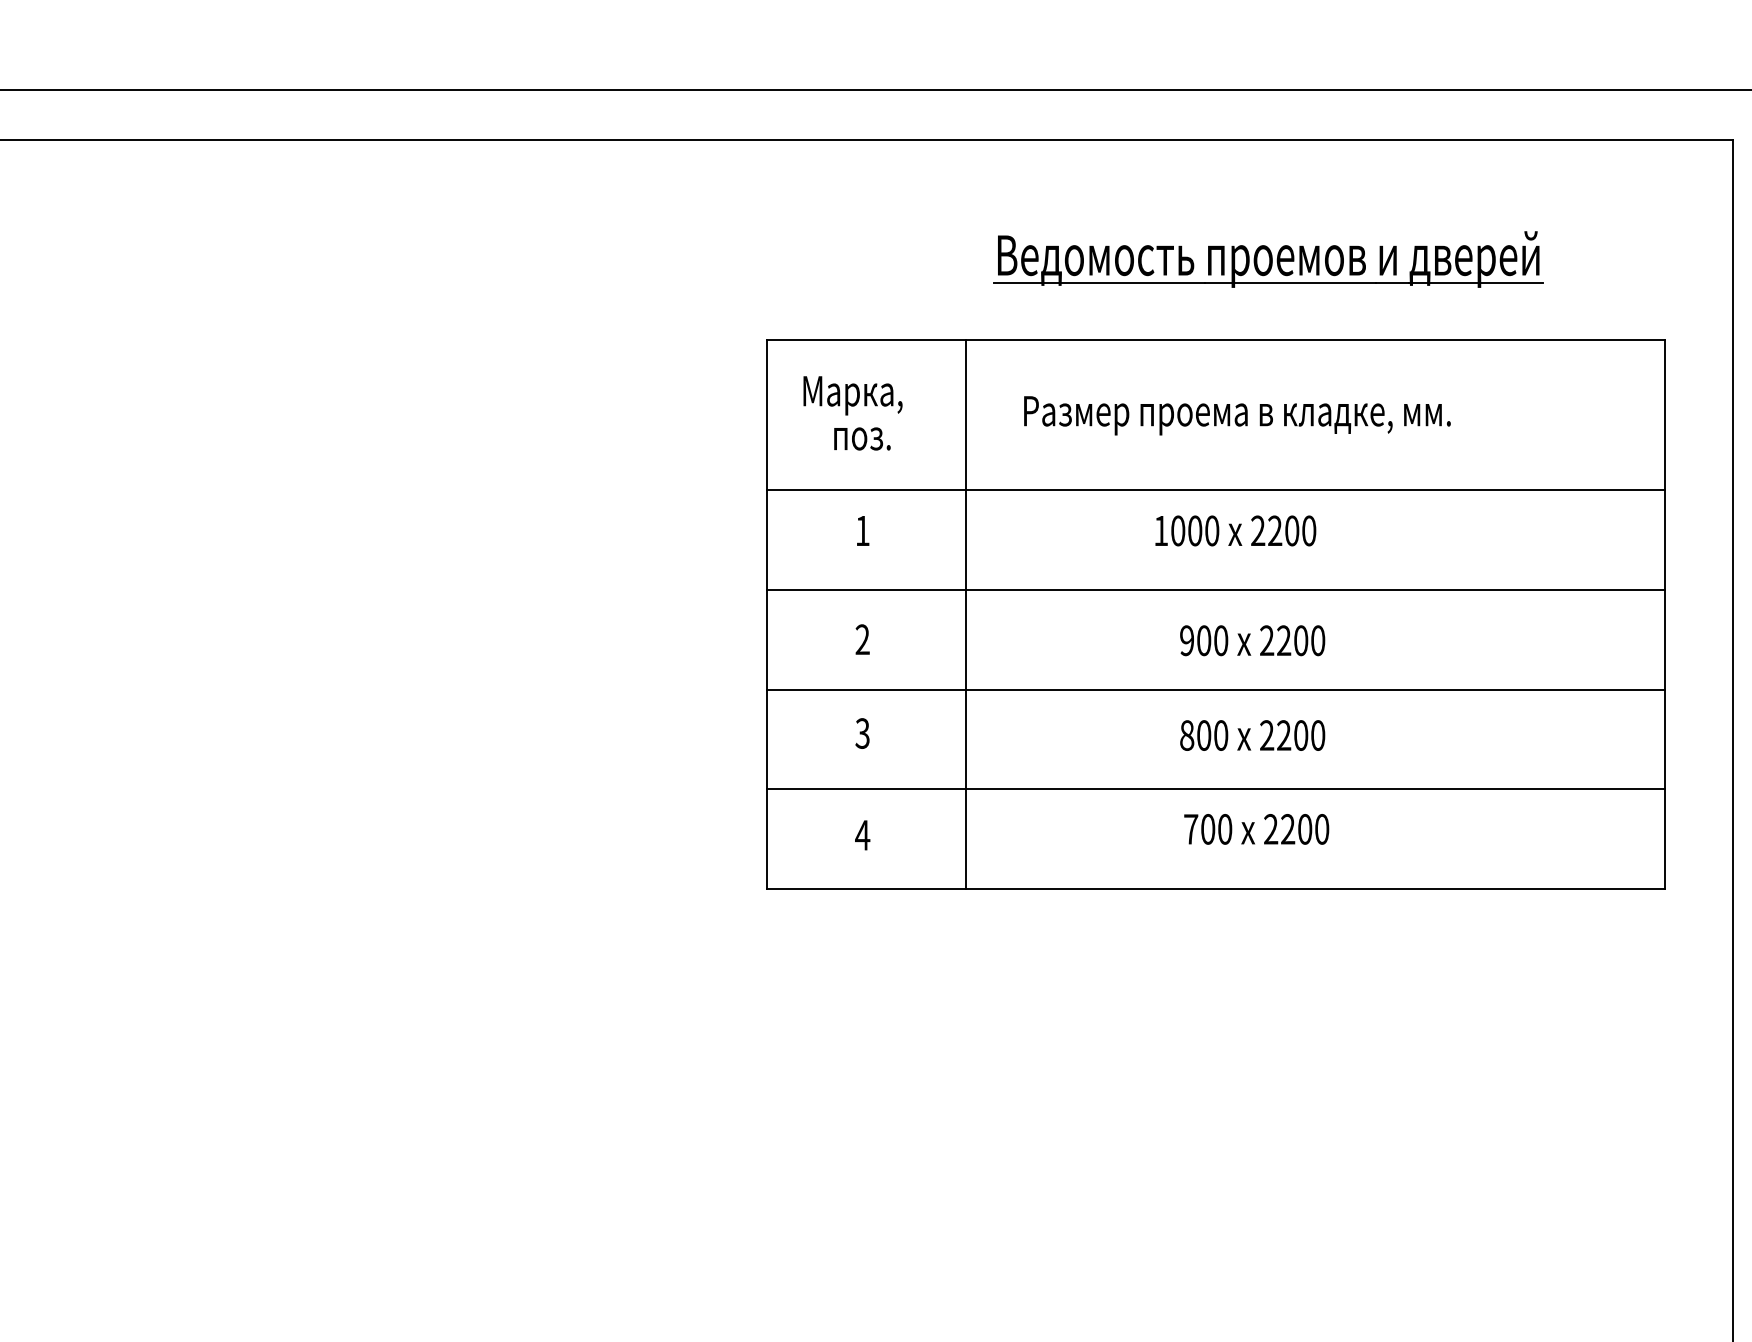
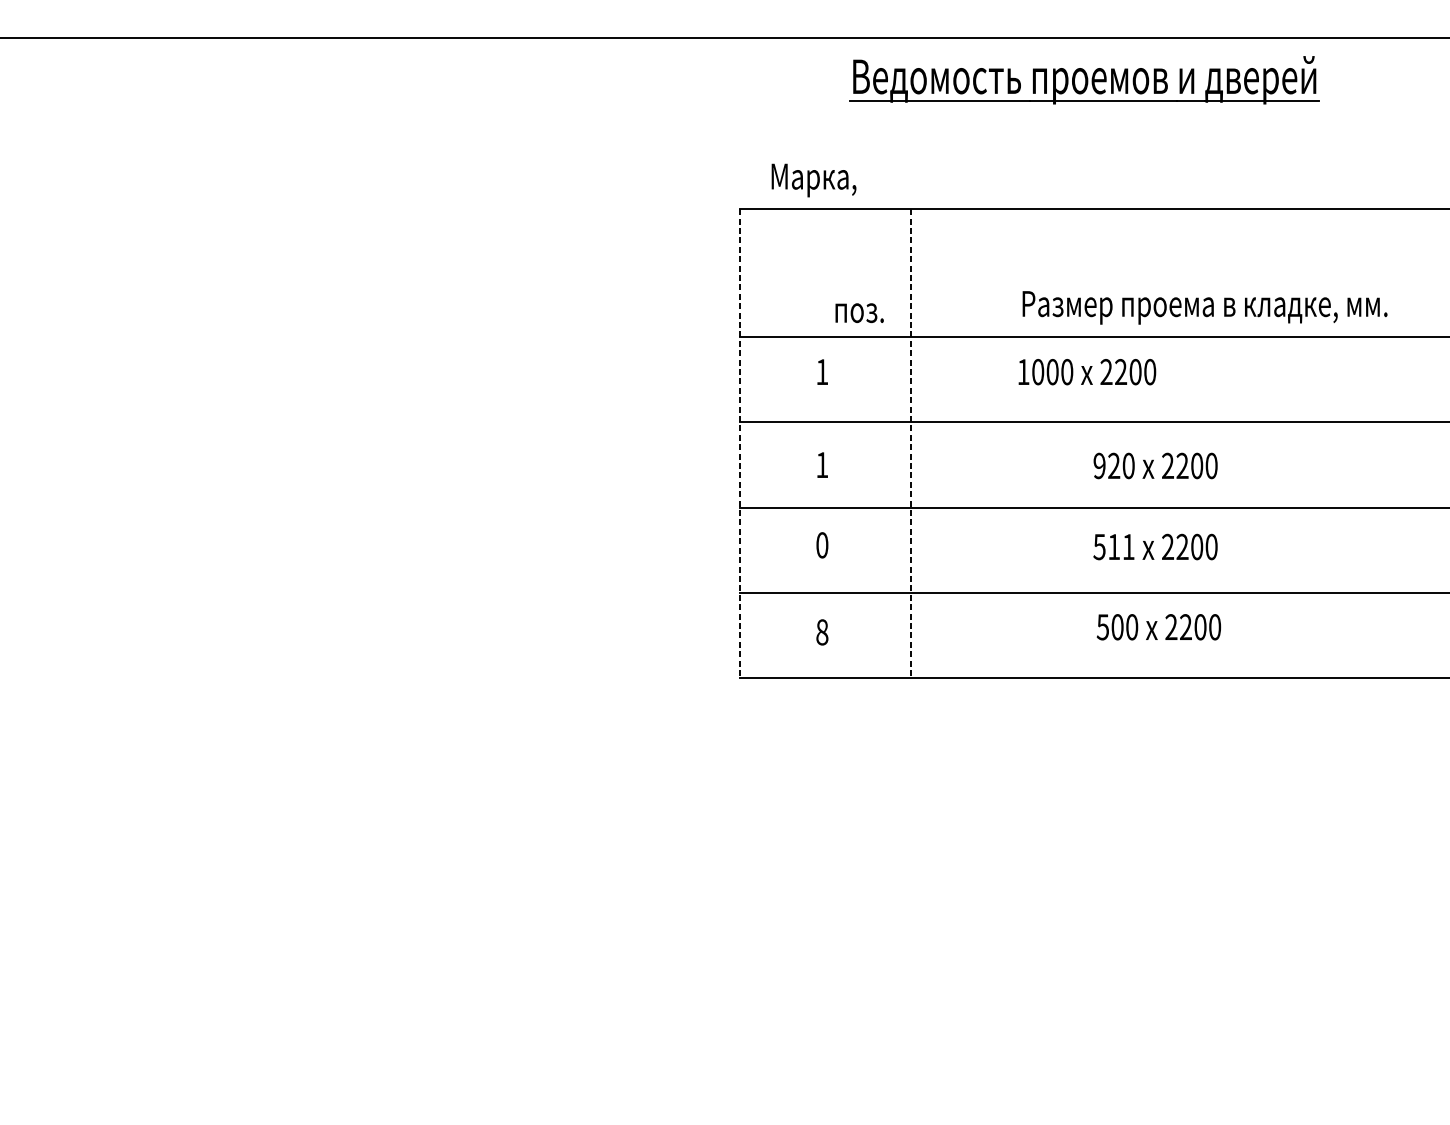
part: (1268, 259) -> (1084, 80), moved
text: (852, 395) -> (813, 180), moved
text: (1237, 415) -> (1205, 307), moved
text: (862, 438) -> (859, 312), moved
text: (1235, 530) -> (1087, 371), moved
line: (766, 615) -> (740, 444), solid -> dashed
line: (966, 615) -> (911, 444), solid -> dashed
text: (862, 639) -> (822, 464), 2 -> 1
text: (1204, 640) -> (1114, 465), 900 -> 920
text: (862, 733) -> (822, 545), 3 -> 0
text: (1203, 735) -> (1113, 547), 800 -> 511
text: (1190, 829) -> (1102, 627), 700 -> 500
text: (862, 835) -> (822, 632), 4 -> 8

